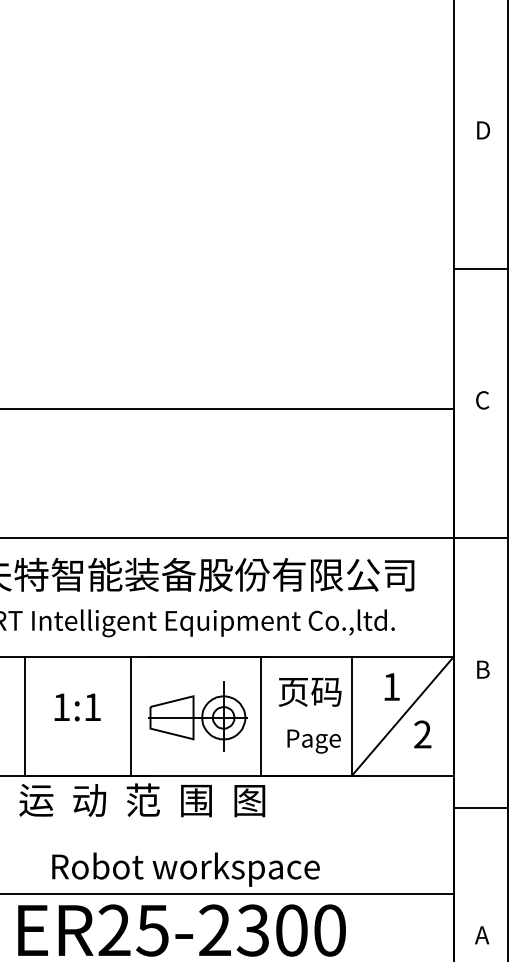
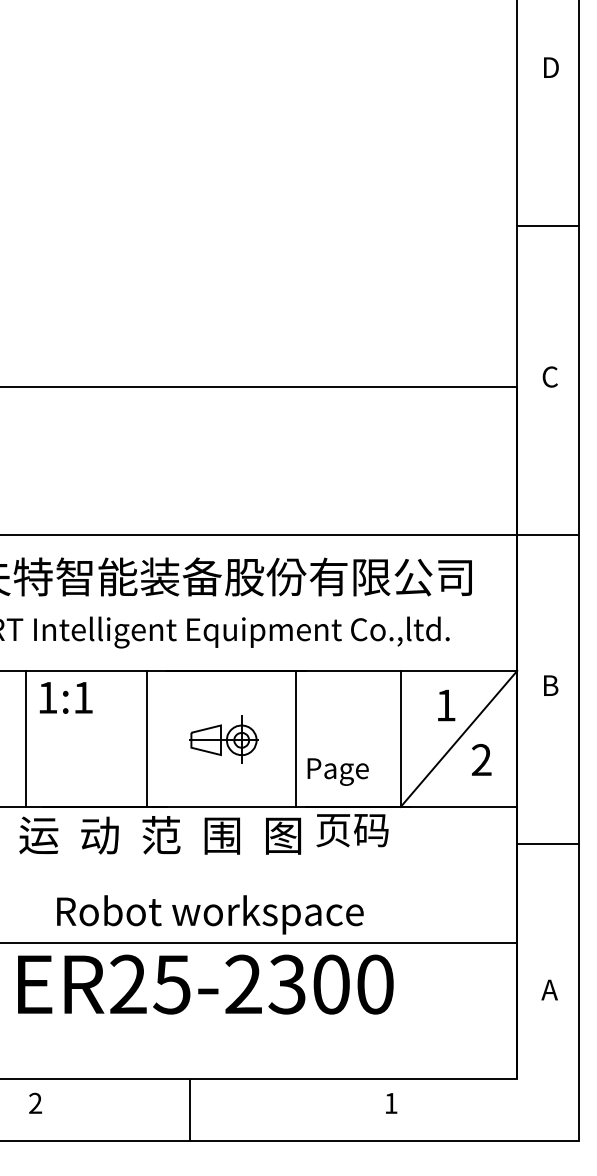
text: (310, 692) -> (352, 830), moved
text: (77, 707) -> (65, 697), moved
part: (197, 716) -> (223, 739), size x0.6
text: (313, 741) -> (337, 771), moved

